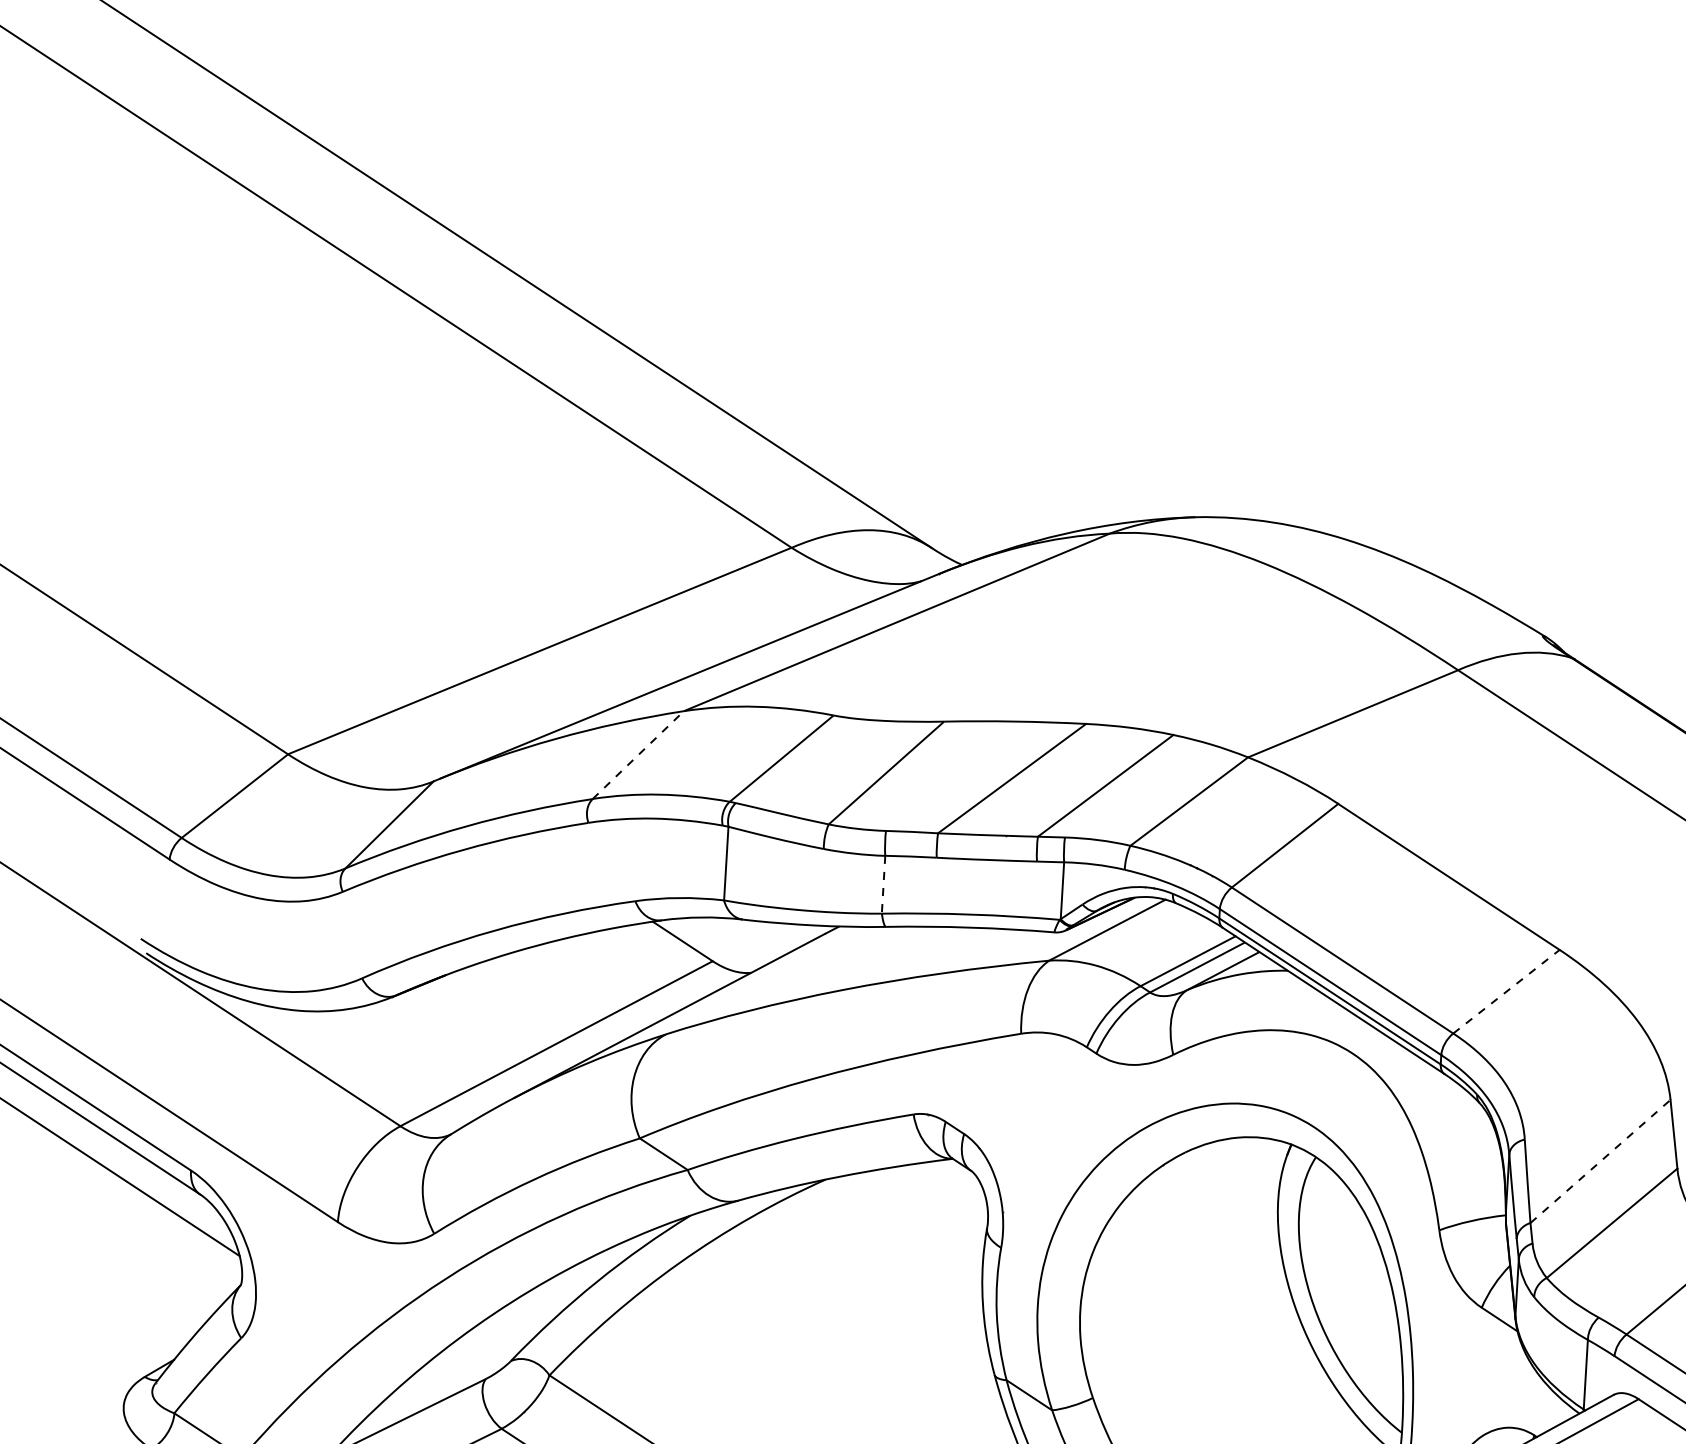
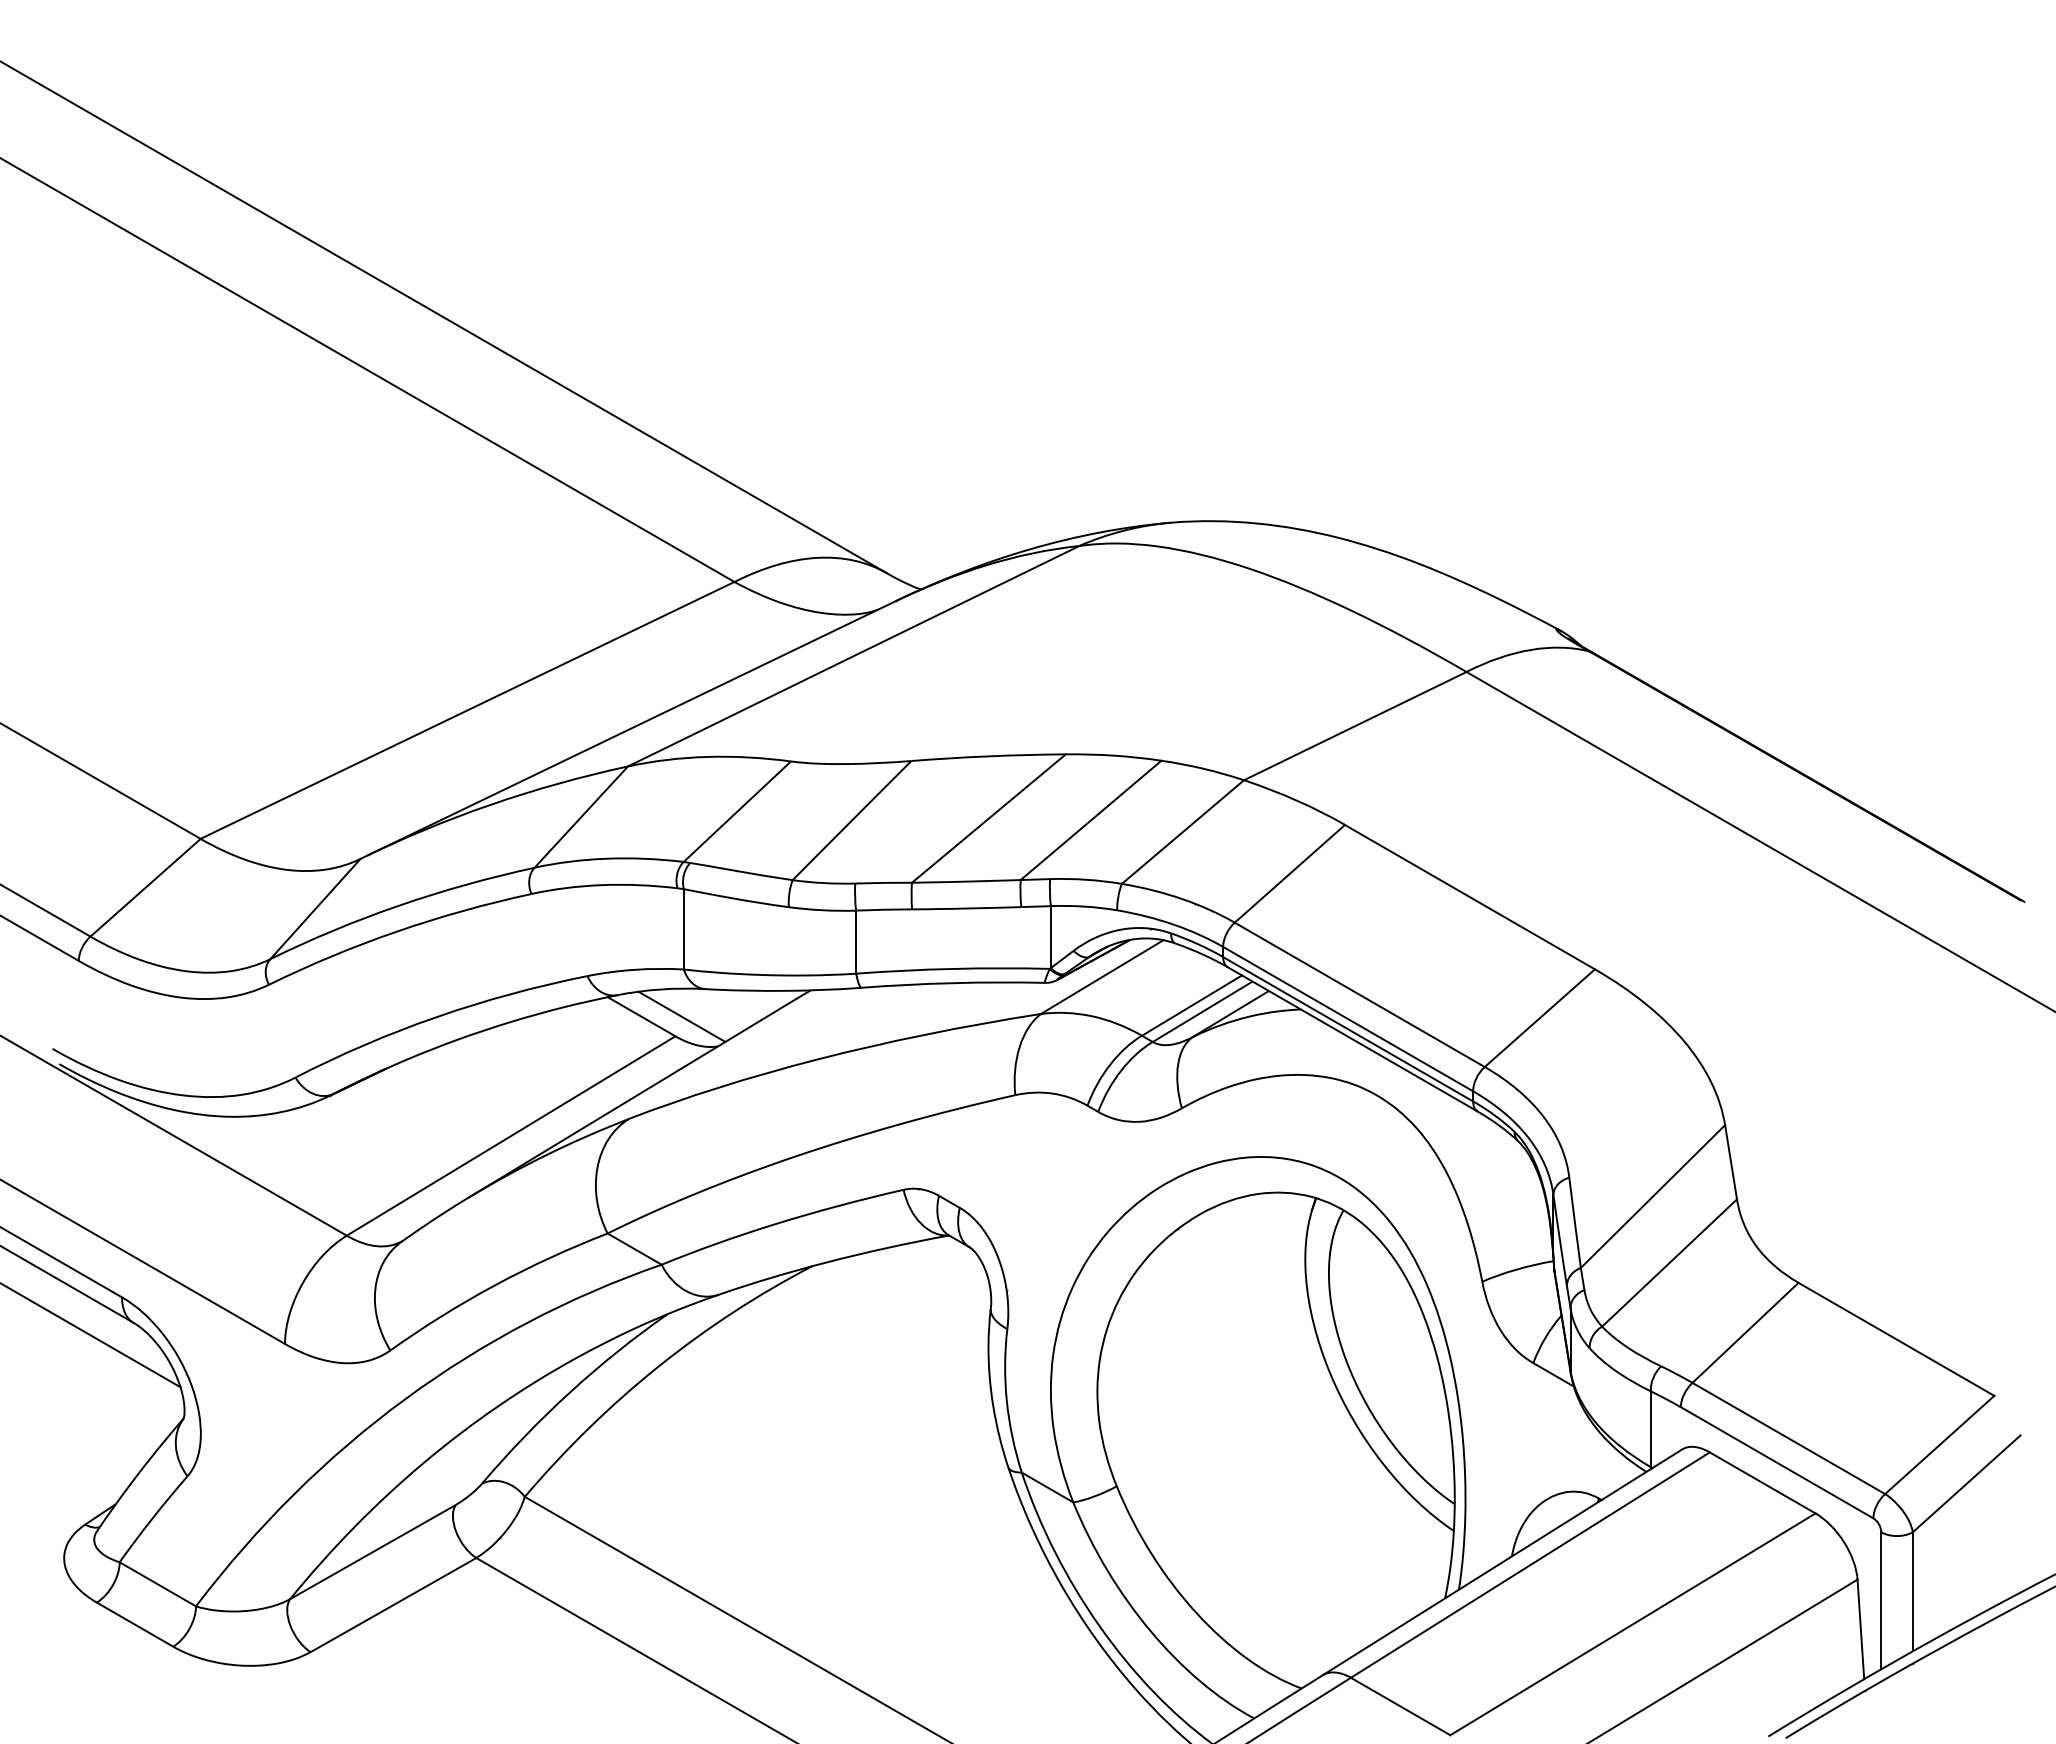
line: (638, 755) -> (581, 817), dashed -> solid
line: (883, 885) -> (856, 942), dashed -> solid
line: (719, 943) -> (681, 1016), added
line: (1506, 991) -> (1539, 1018), dashed -> solid
line: (1600, 1161) -> (1652, 1196), dashed -> solid

